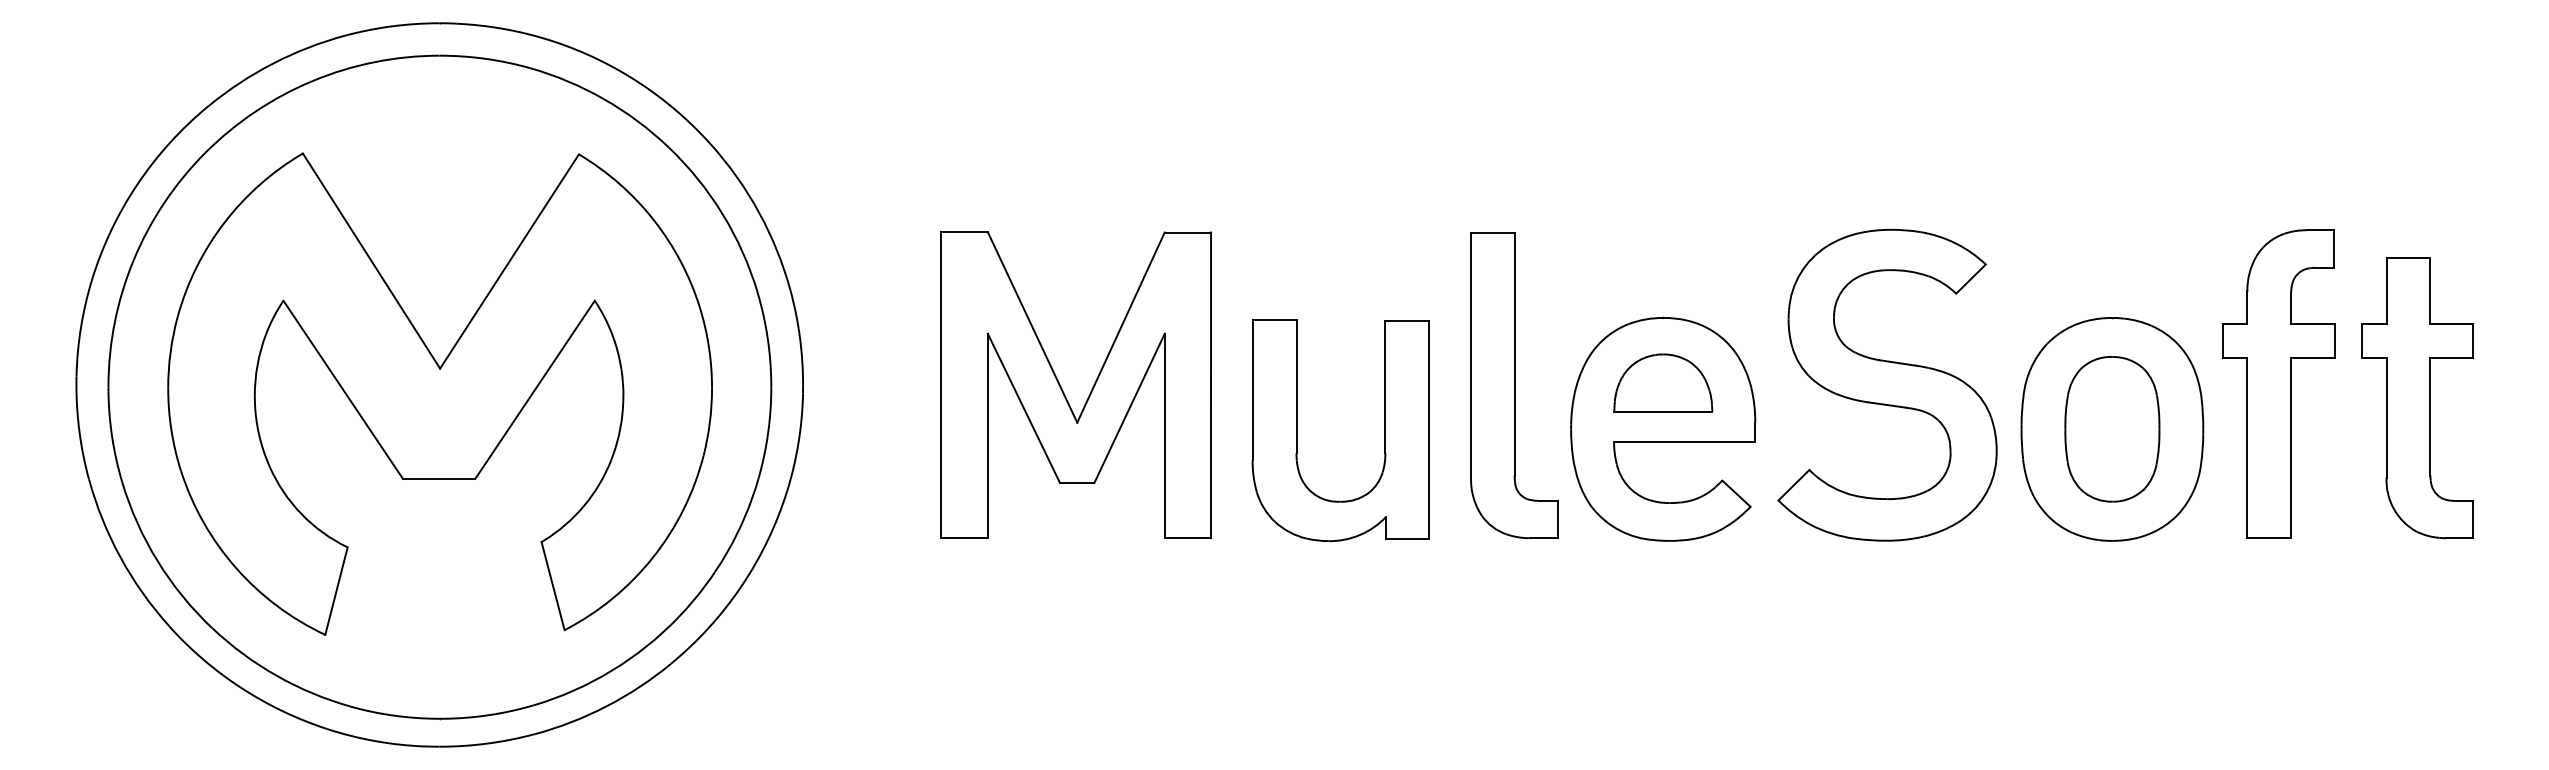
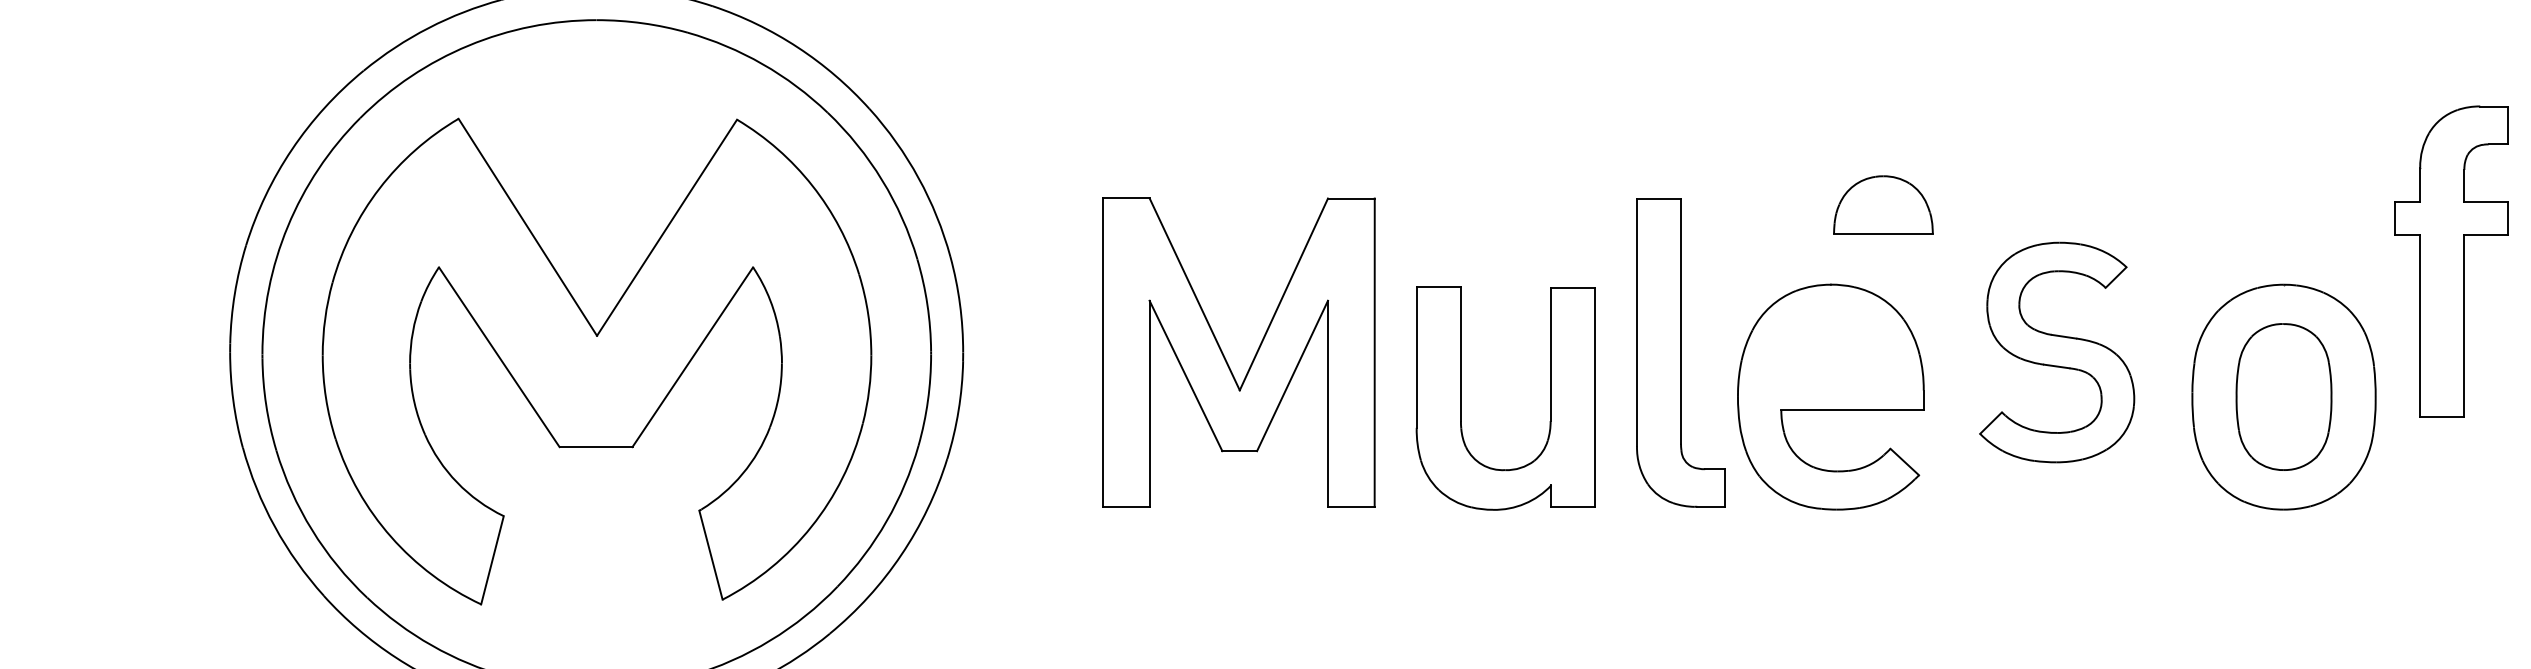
part: (1663, 382) -> (1883, 204), moved
part: (2278, 383) -> (2451, 261), moved
part: (1887, 384) -> (2057, 351), size x0.7

